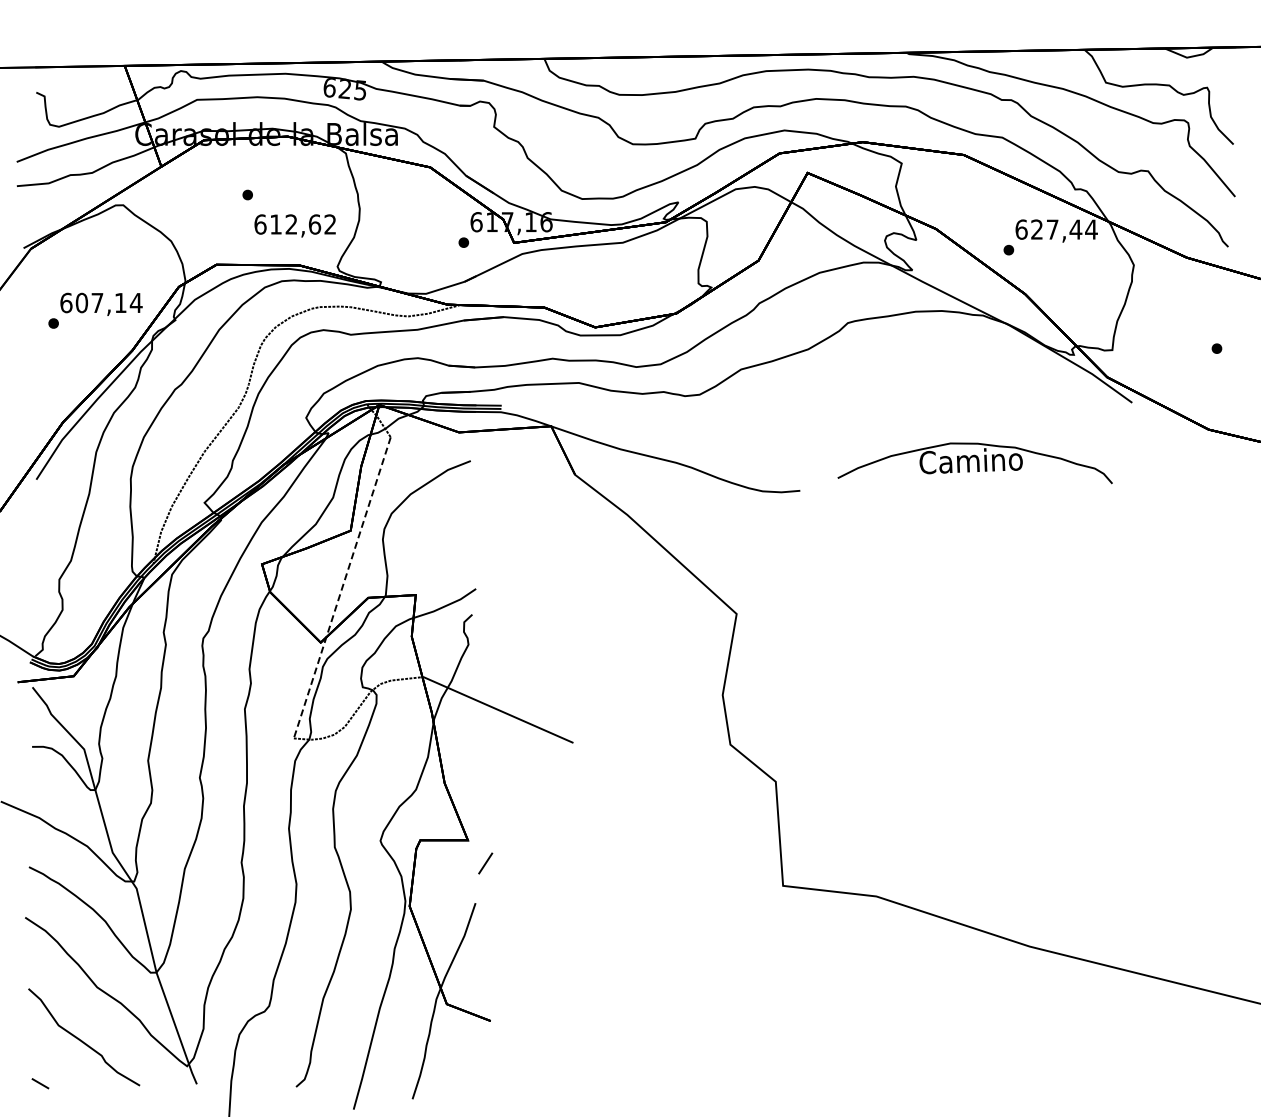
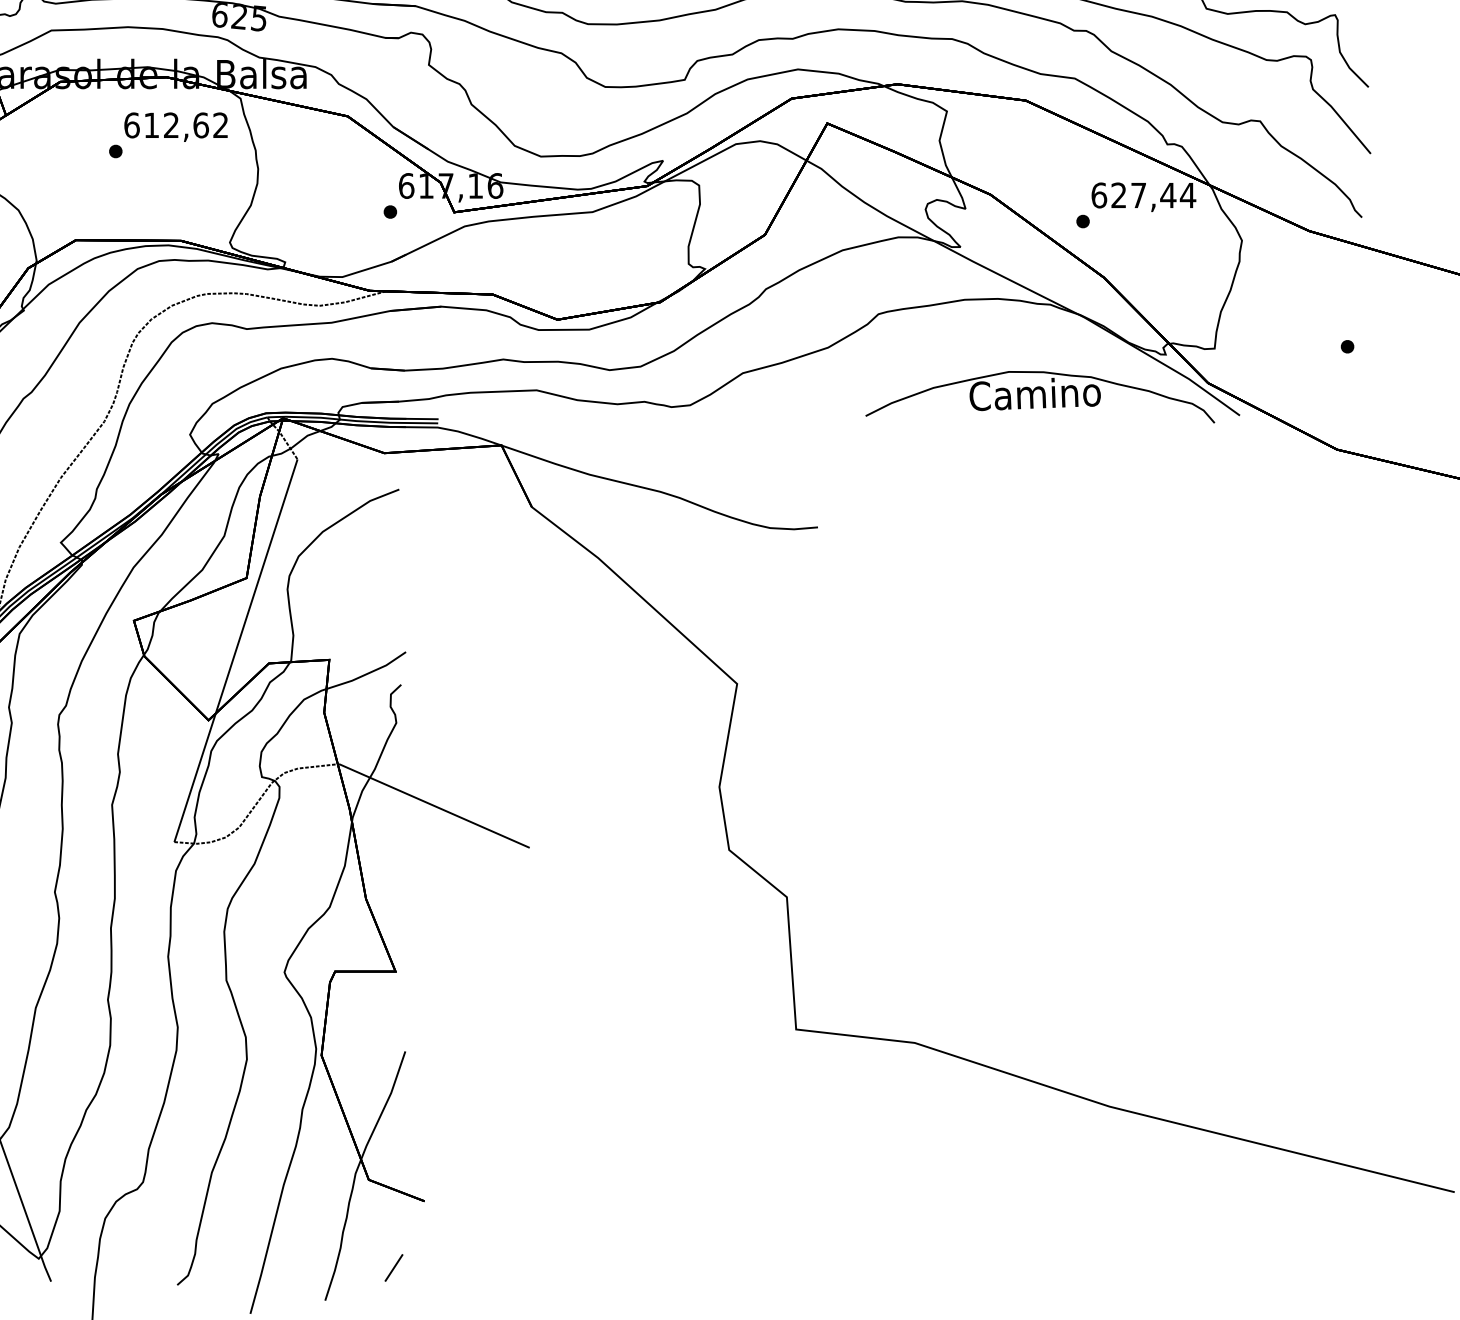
text: (294, 225) -> (175, 126), moved
part: (974, 463) -> (1039, 397), moved
line: (342, 588) -> (236, 651), dashed -> solid
line: (485, 863) -> (393, 1267), moved

